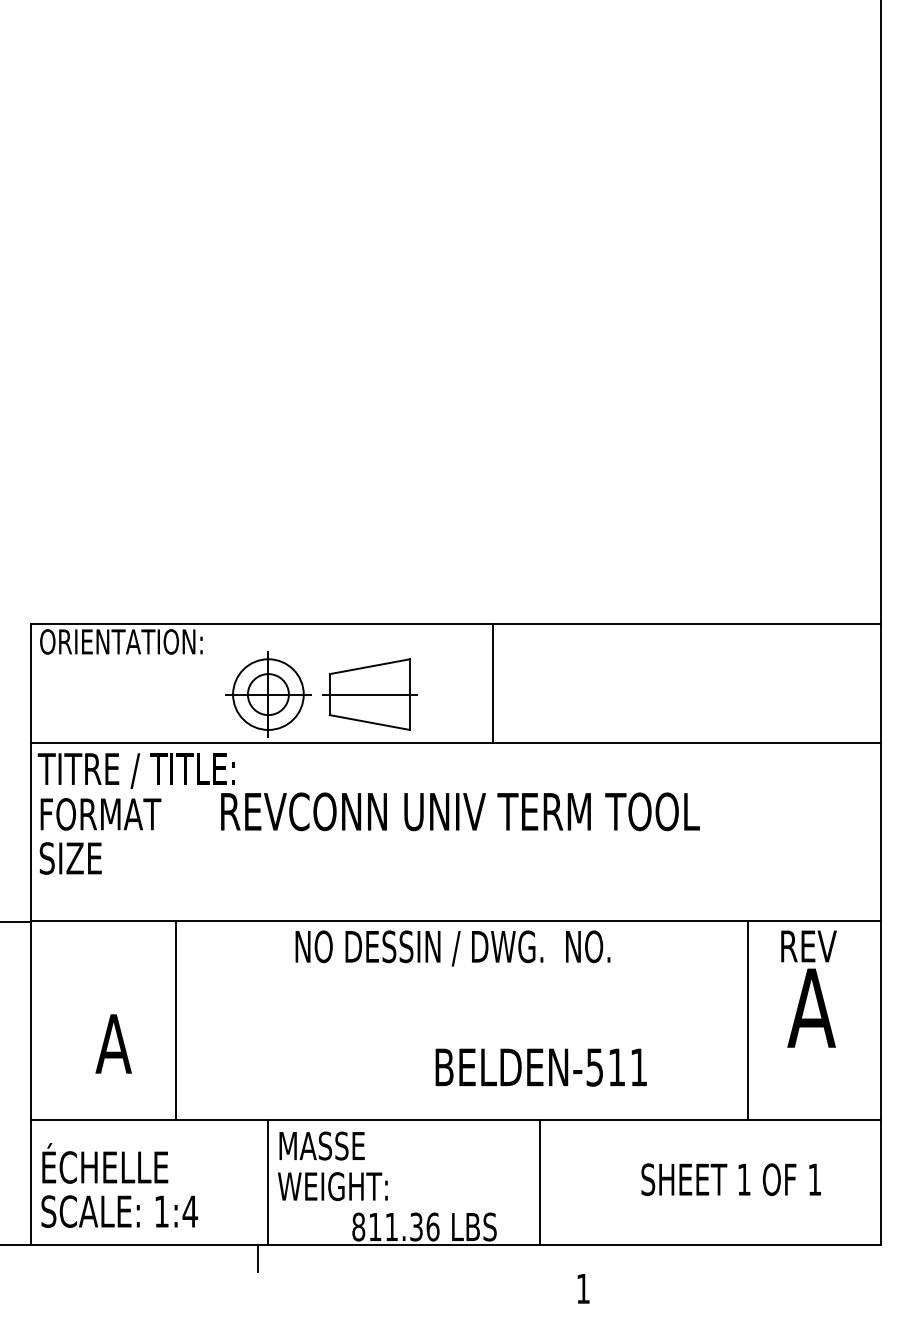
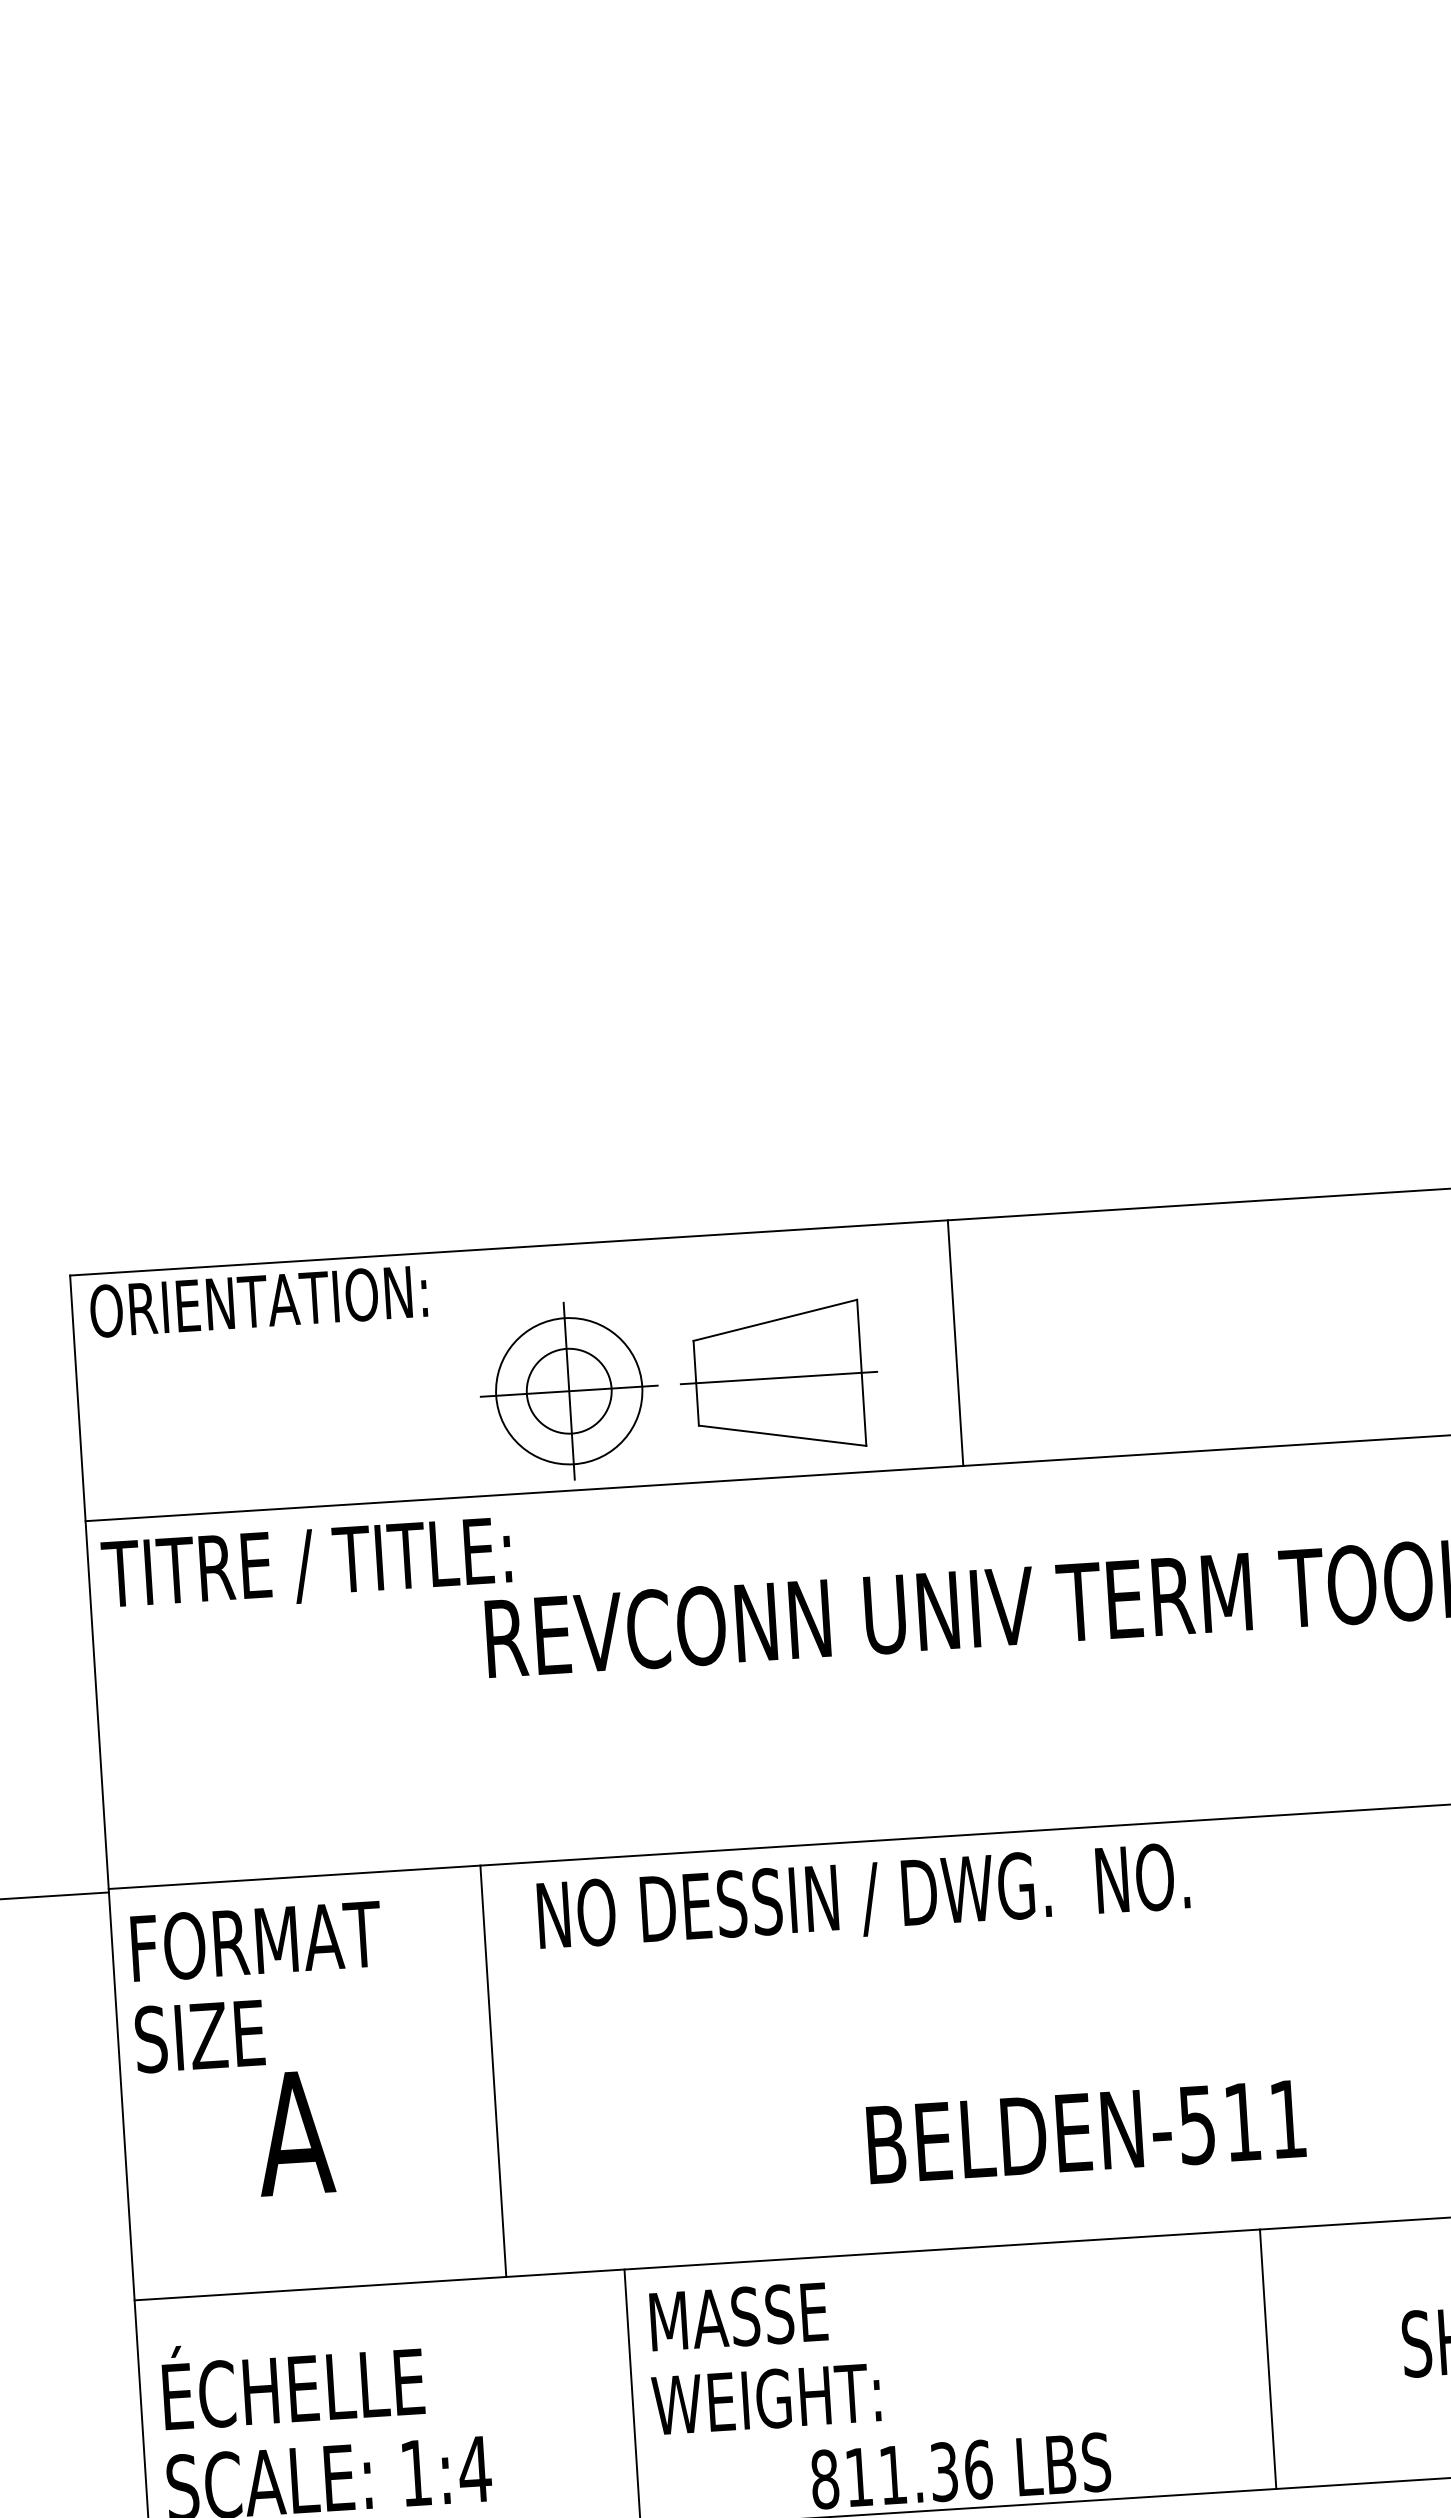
line: (493, 682) -> (956, 1341), moved
text: (100, 836) -> (258, 1987), moved
text: (452, 948) -> (862, 1899), moved
line: (176, 1019) -> (493, 2069), moved
text: (540, 1067) -> (1084, 2132), moved
line: (540, 1182) -> (1269, 2359), moved

